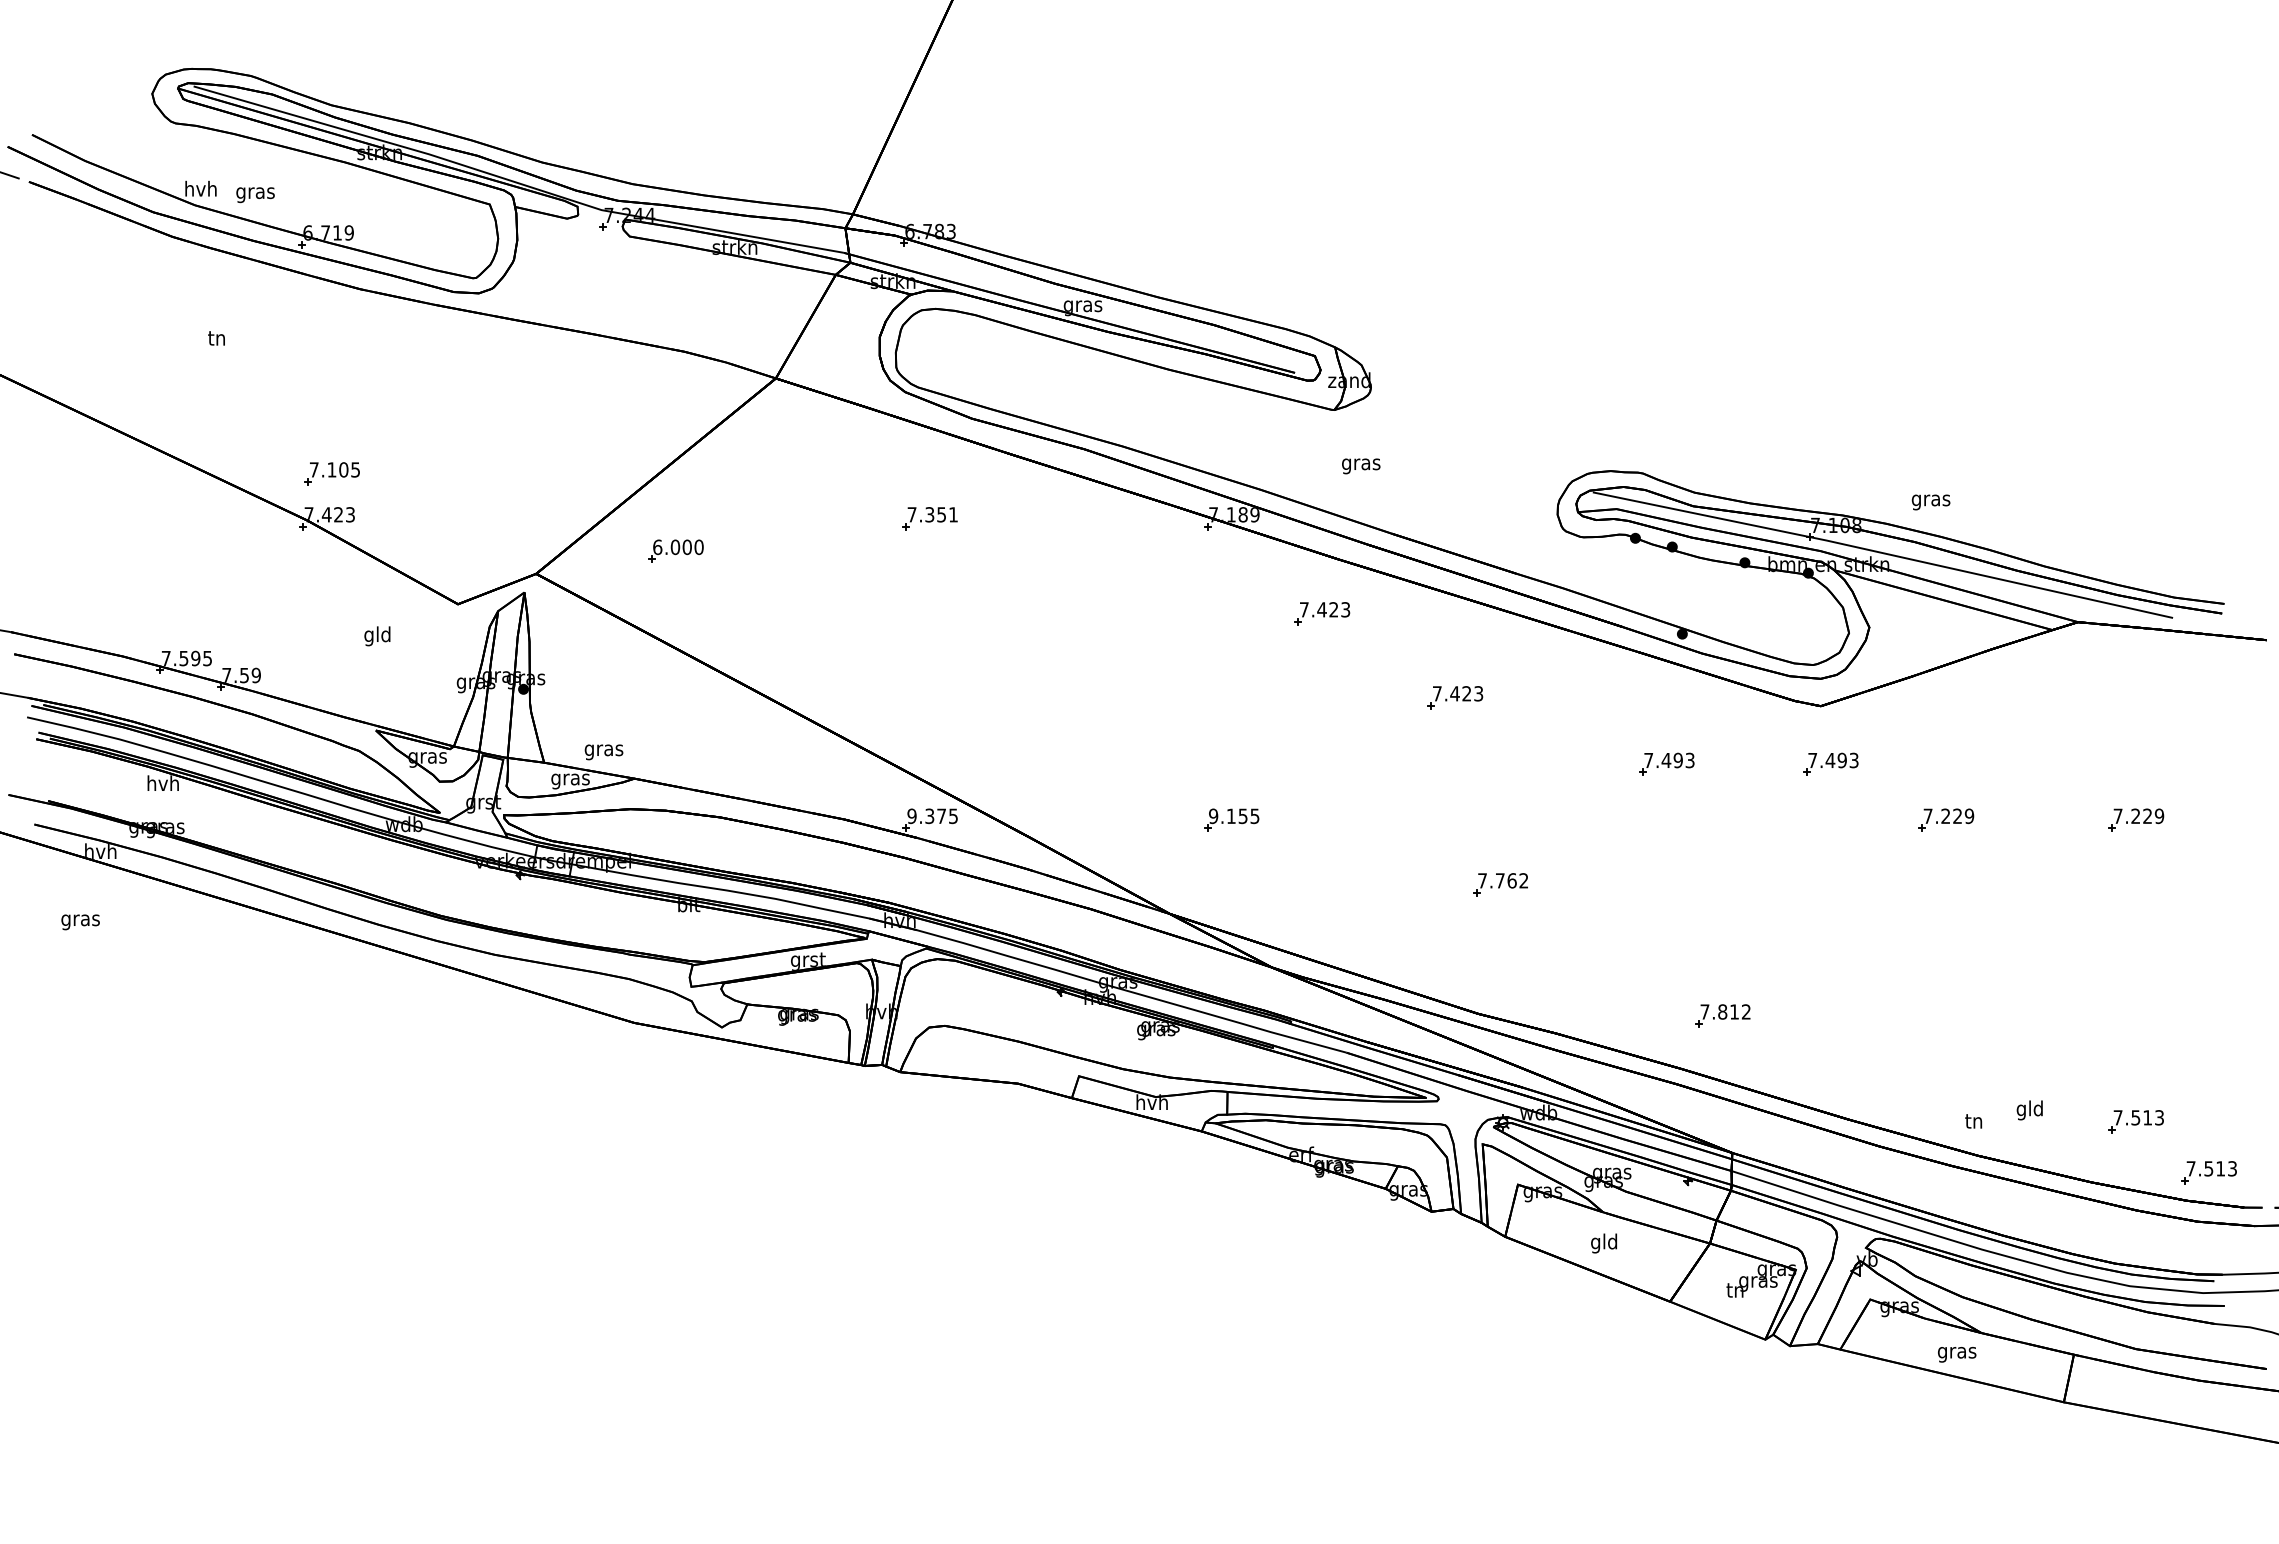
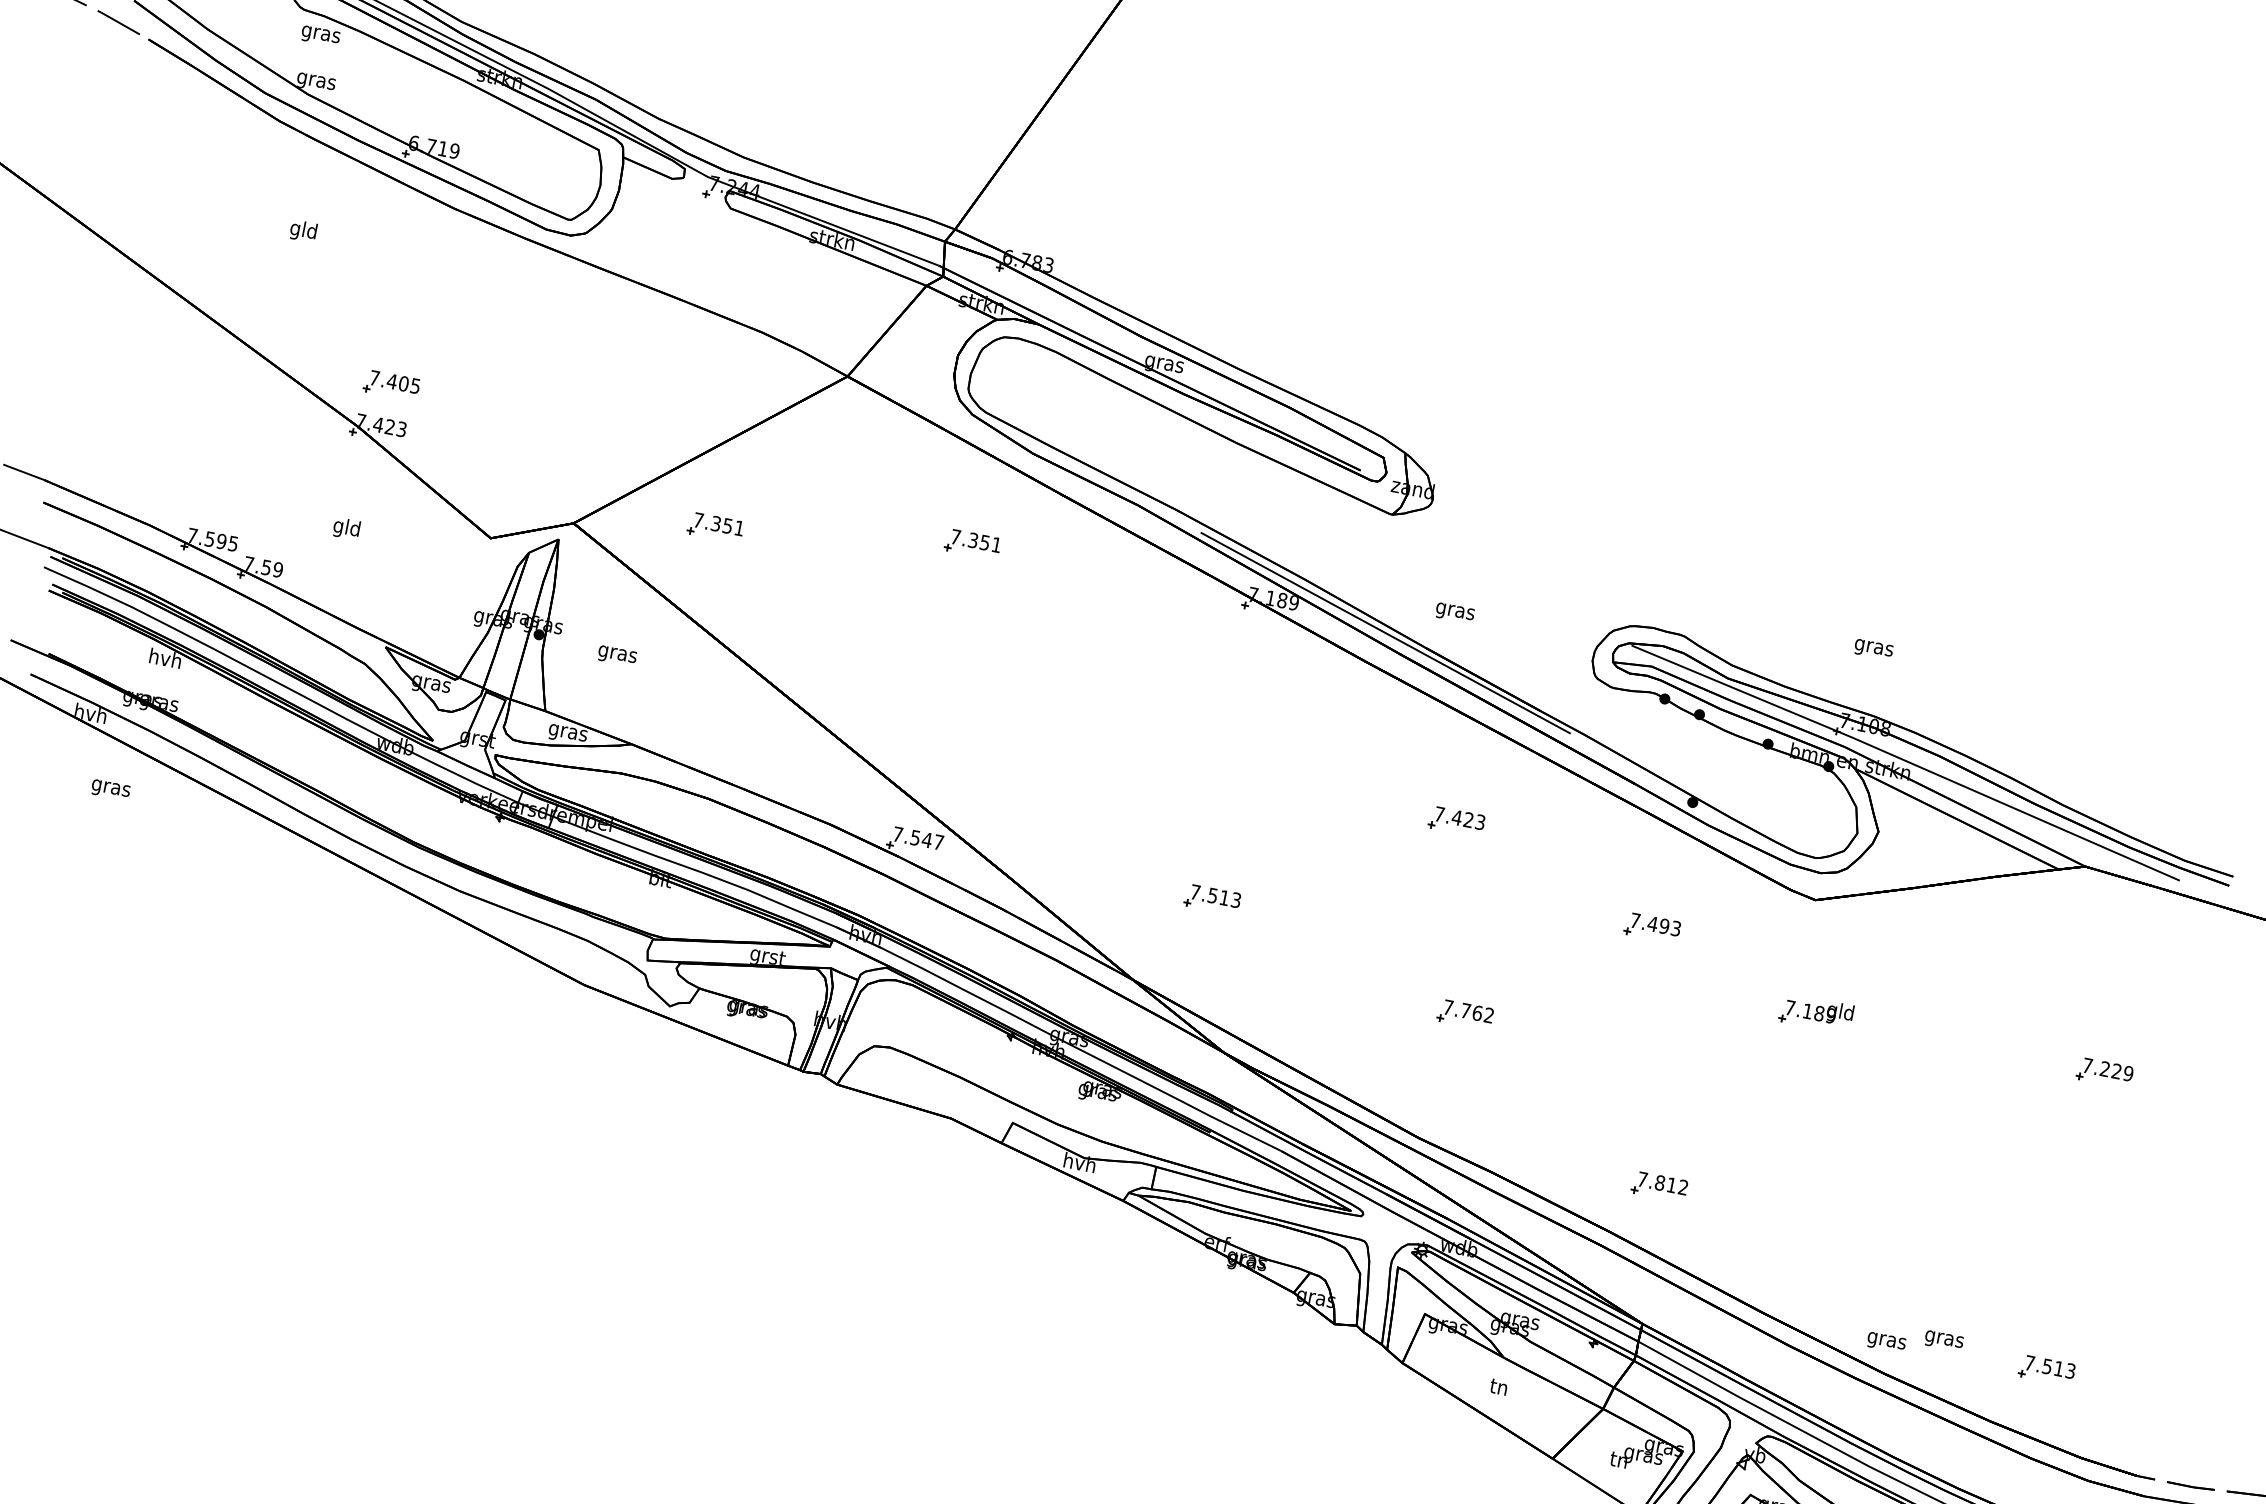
text: (200, 190) -> (316, 80), hvh -> gras
text: (255, 195) -> (320, 36), moved
text: (216, 339) -> (303, 230), tn -> gld
text: (1361, 466) -> (1455, 613), moved
text: (331, 469) -> (391, 381), 7.105 -> 7.405
text: (1930, 502) -> (1873, 649), moved
line: (1350, 526) -> (1386, 632), added
text: (678, 547) -> (719, 524), 6.000 -> 7.351
part: (1322, 613) -> (1341, 713), removed
text: (377, 636) -> (346, 528), moved
text: (603, 752) -> (616, 656), moved
part: (1830, 763) -> (1814, 958), removed
text: (932, 816) -> (918, 838), 9.375 -> 7.547
text: (1234, 816) -> (1215, 896), 9.155 -> 7.513
part: (1843, 816) -> (1816, 1013), added
part: (1946, 819) -> (1917, 1036), removed
text: (80, 922) -> (110, 790), moved
text: (2029, 1110) -> (1943, 1339), gld -> gras
text: (1974, 1123) -> (1887, 1341), tn -> gras
part: (2208, 1172) -> (2108, 1434), removed
text: (1604, 1243) -> (1499, 1388), gld -> tn

